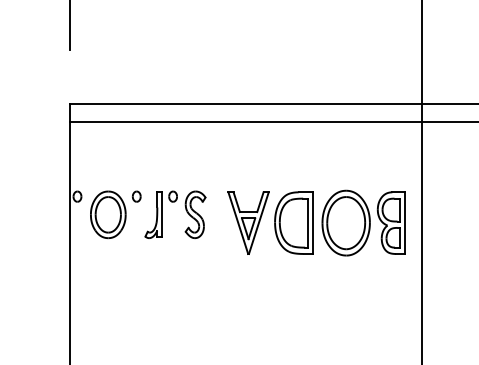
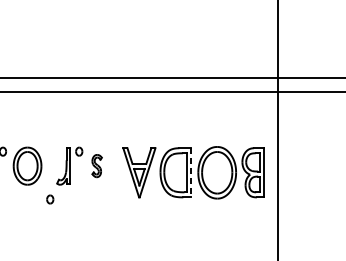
part: (136, 196) -> (50, 199), moved
part: (195, 214) -> (97, 165), size x0.6
line: (313, 223) -> (191, 173), solid -> dashed

